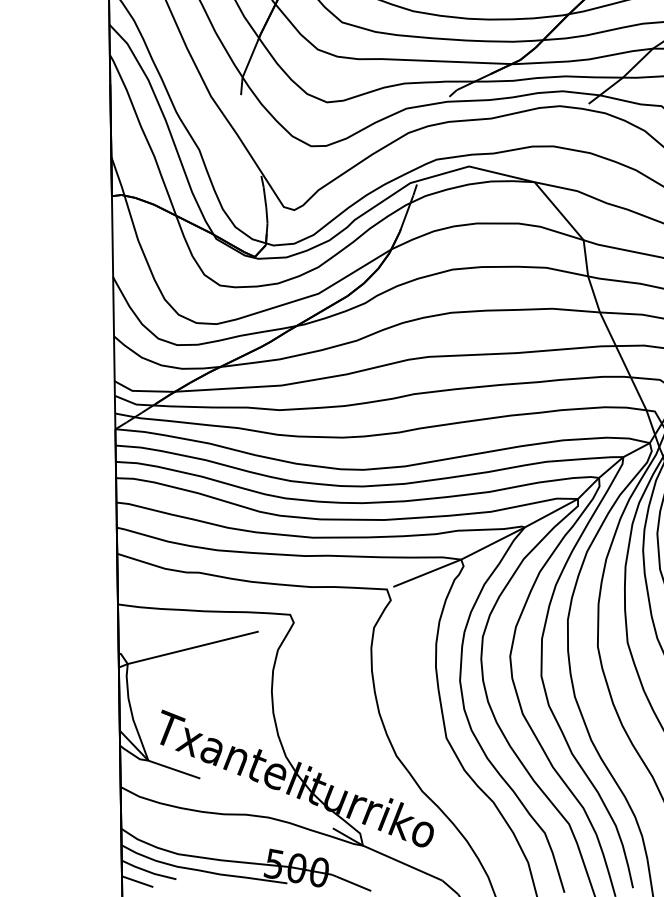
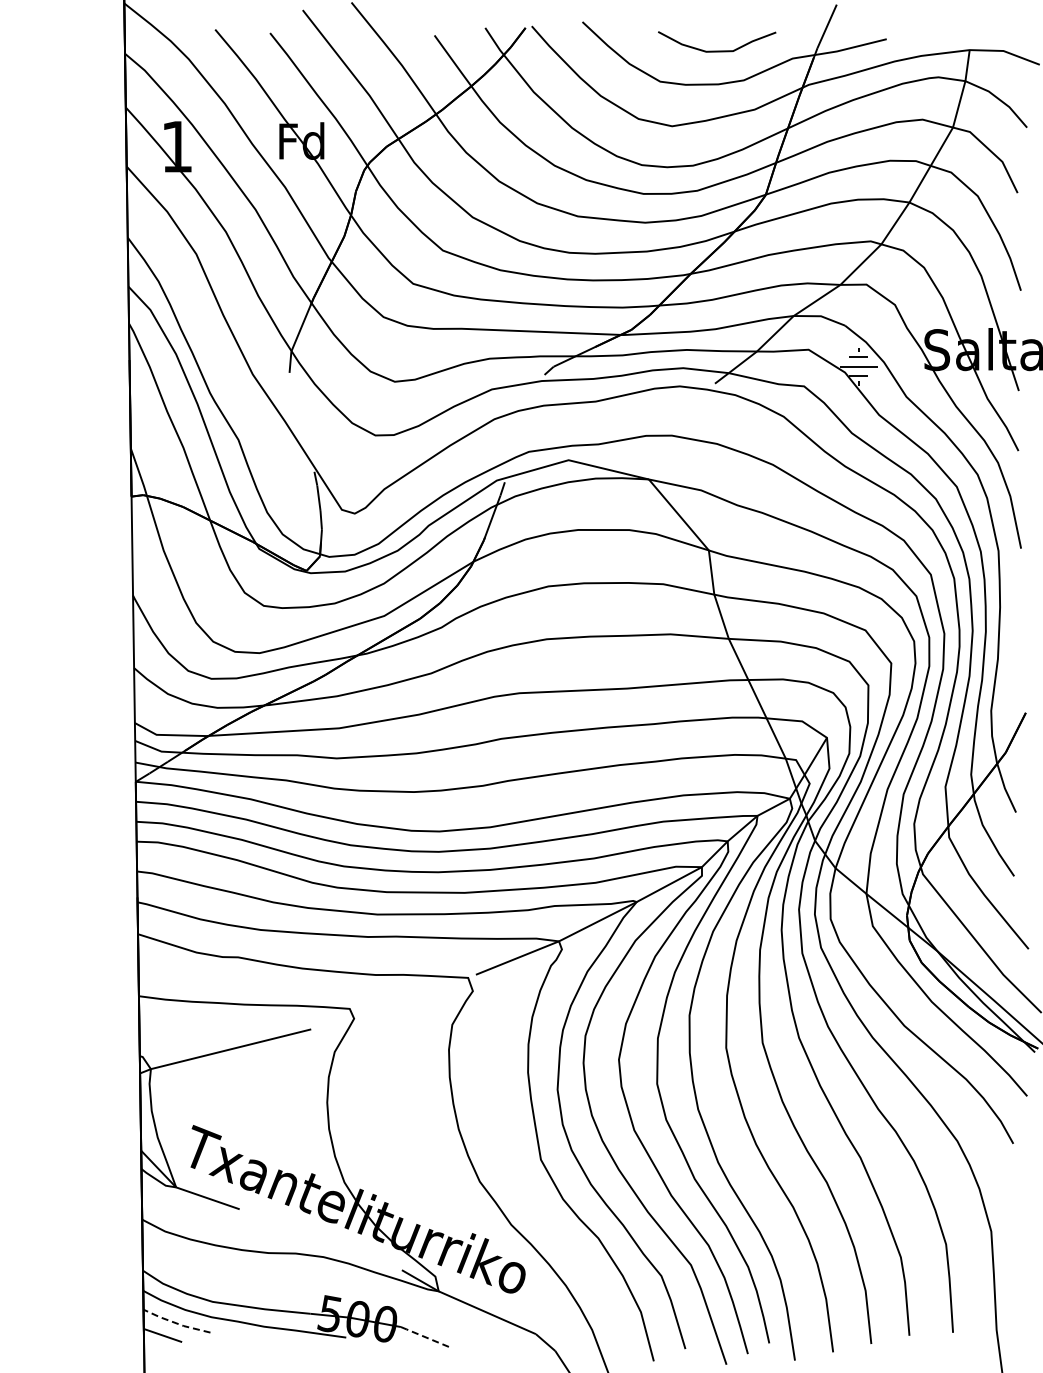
line: (148, 871) -> (176, 1323), solid -> dashed
line: (353, 884) -> (427, 1338), solid -> dashed

